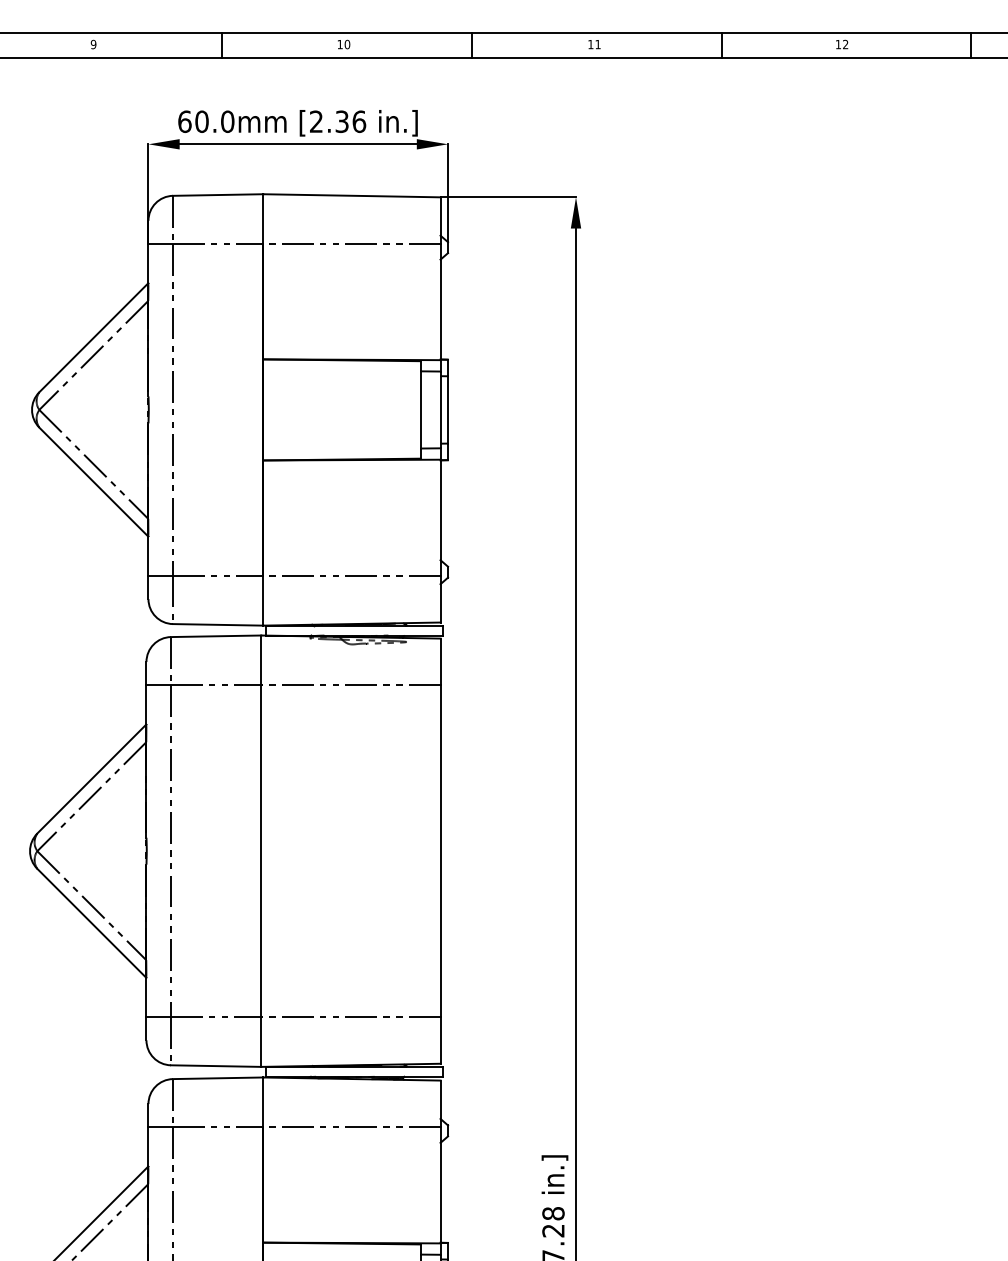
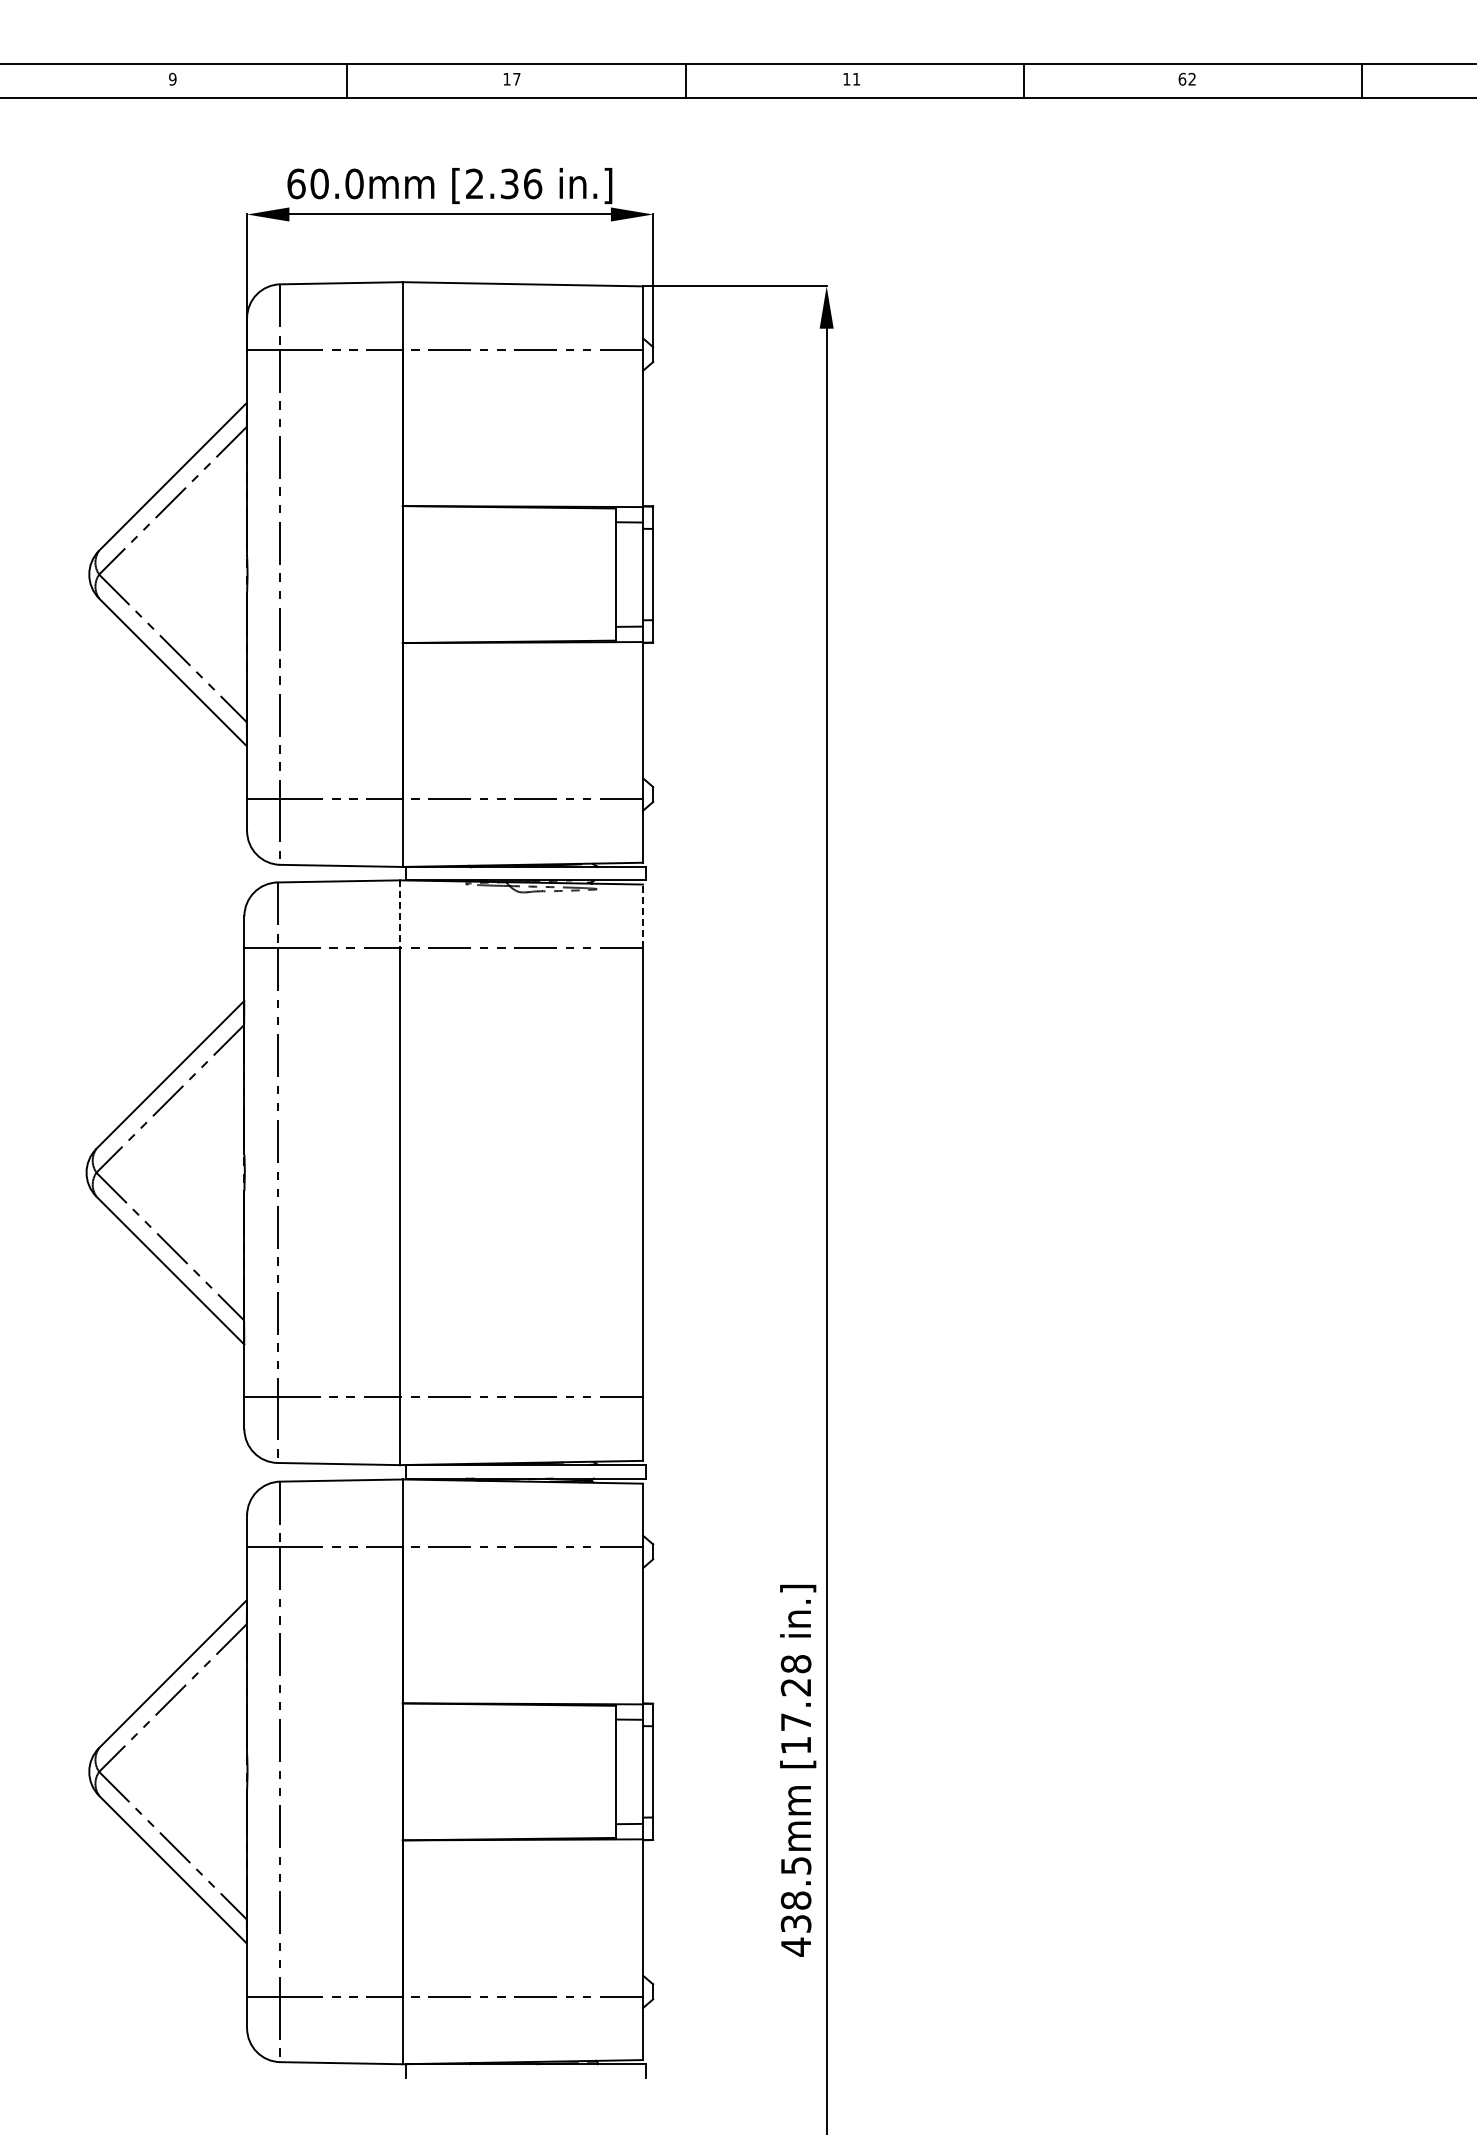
text: (347, 43) -> (516, 78), 10 -> 17
text: (838, 43) -> (1182, 78), 12 -> 62
line: (261, 660) -> (400, 914), solid -> dashed
line: (440, 662) -> (643, 916), solid -> dashed

